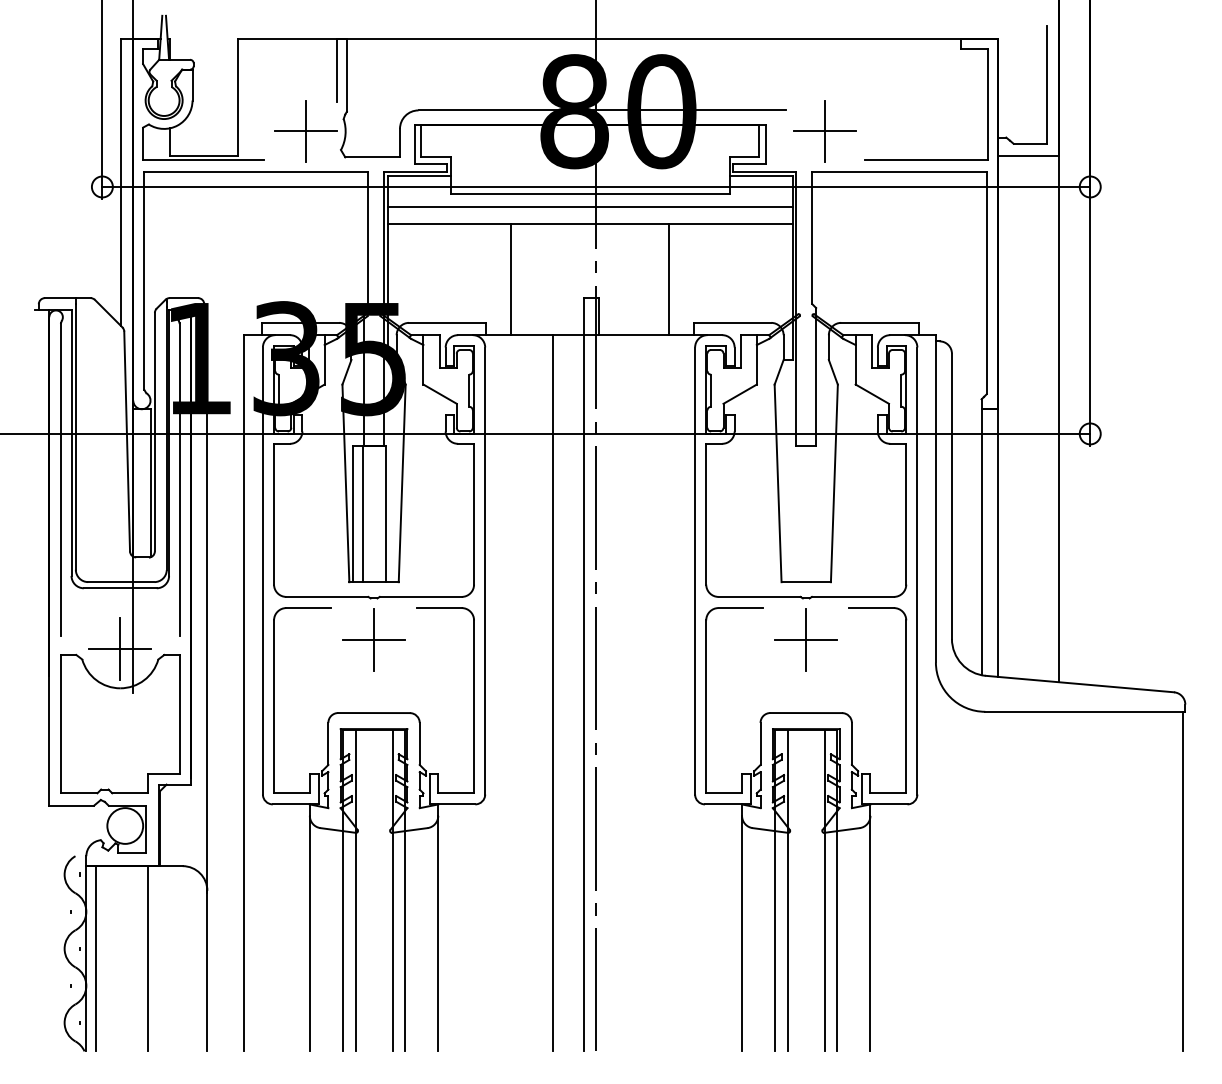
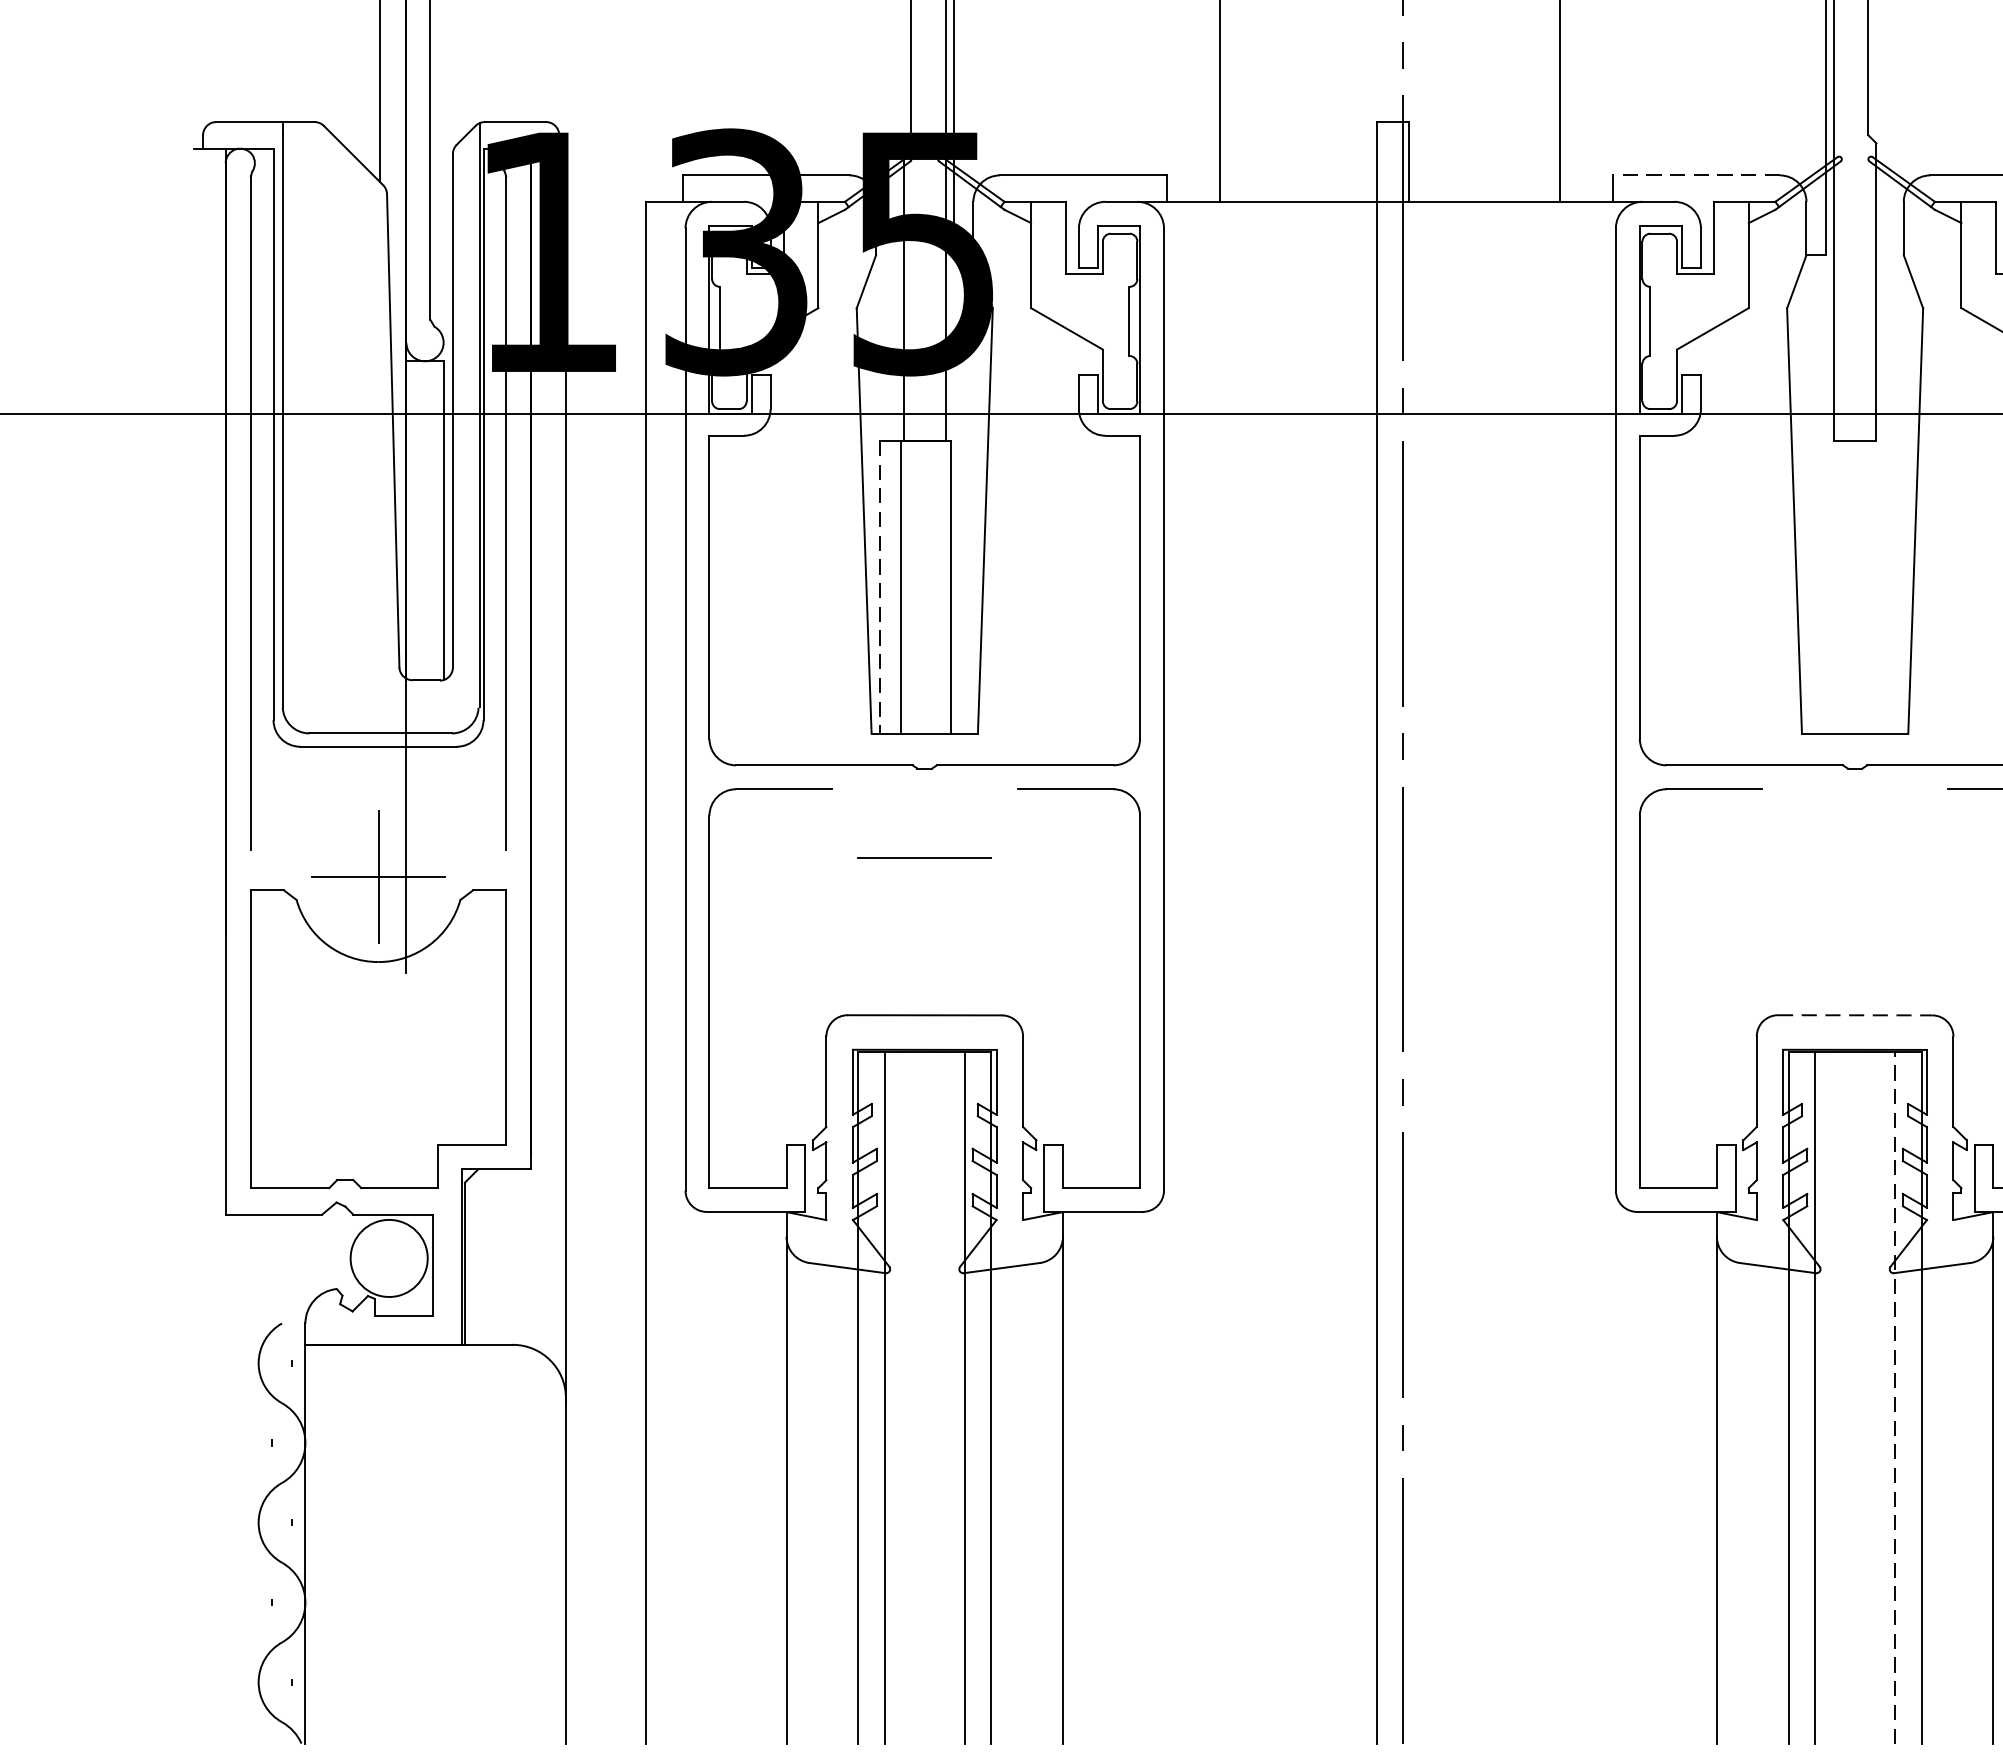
line: (732, 322) -> (1696, 174), solid -> dashed
line: (353, 514) -> (880, 587), solid -> dashed
part: (805, 639) -> (1853, 856), removed
line: (374, 640) -> (925, 859), removed
line: (553, 693) -> (1311, 973), removed
line: (806, 713) -> (1855, 1016), solid -> dashed
line: (824, 890) -> (1894, 1397), solid -> dashed
line: (96, 958) -> (327, 1543), removed
line: (148, 958) -> (439, 1543), removed

